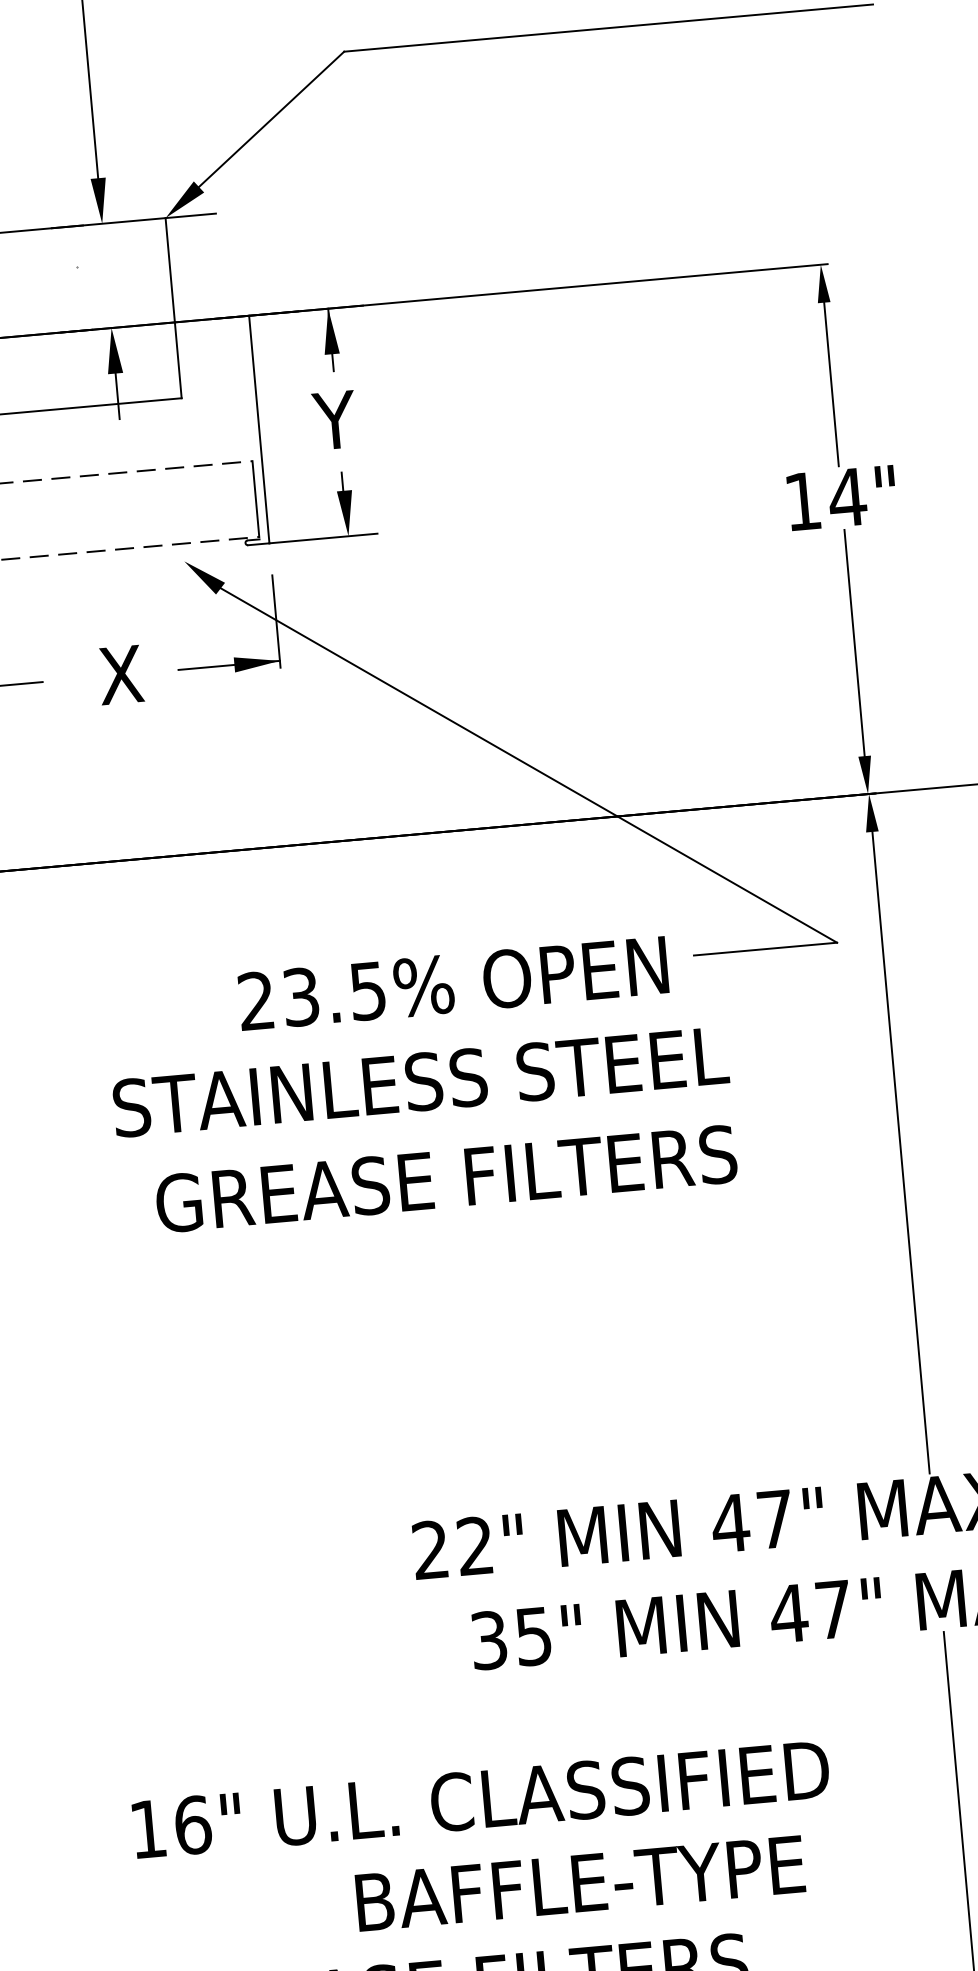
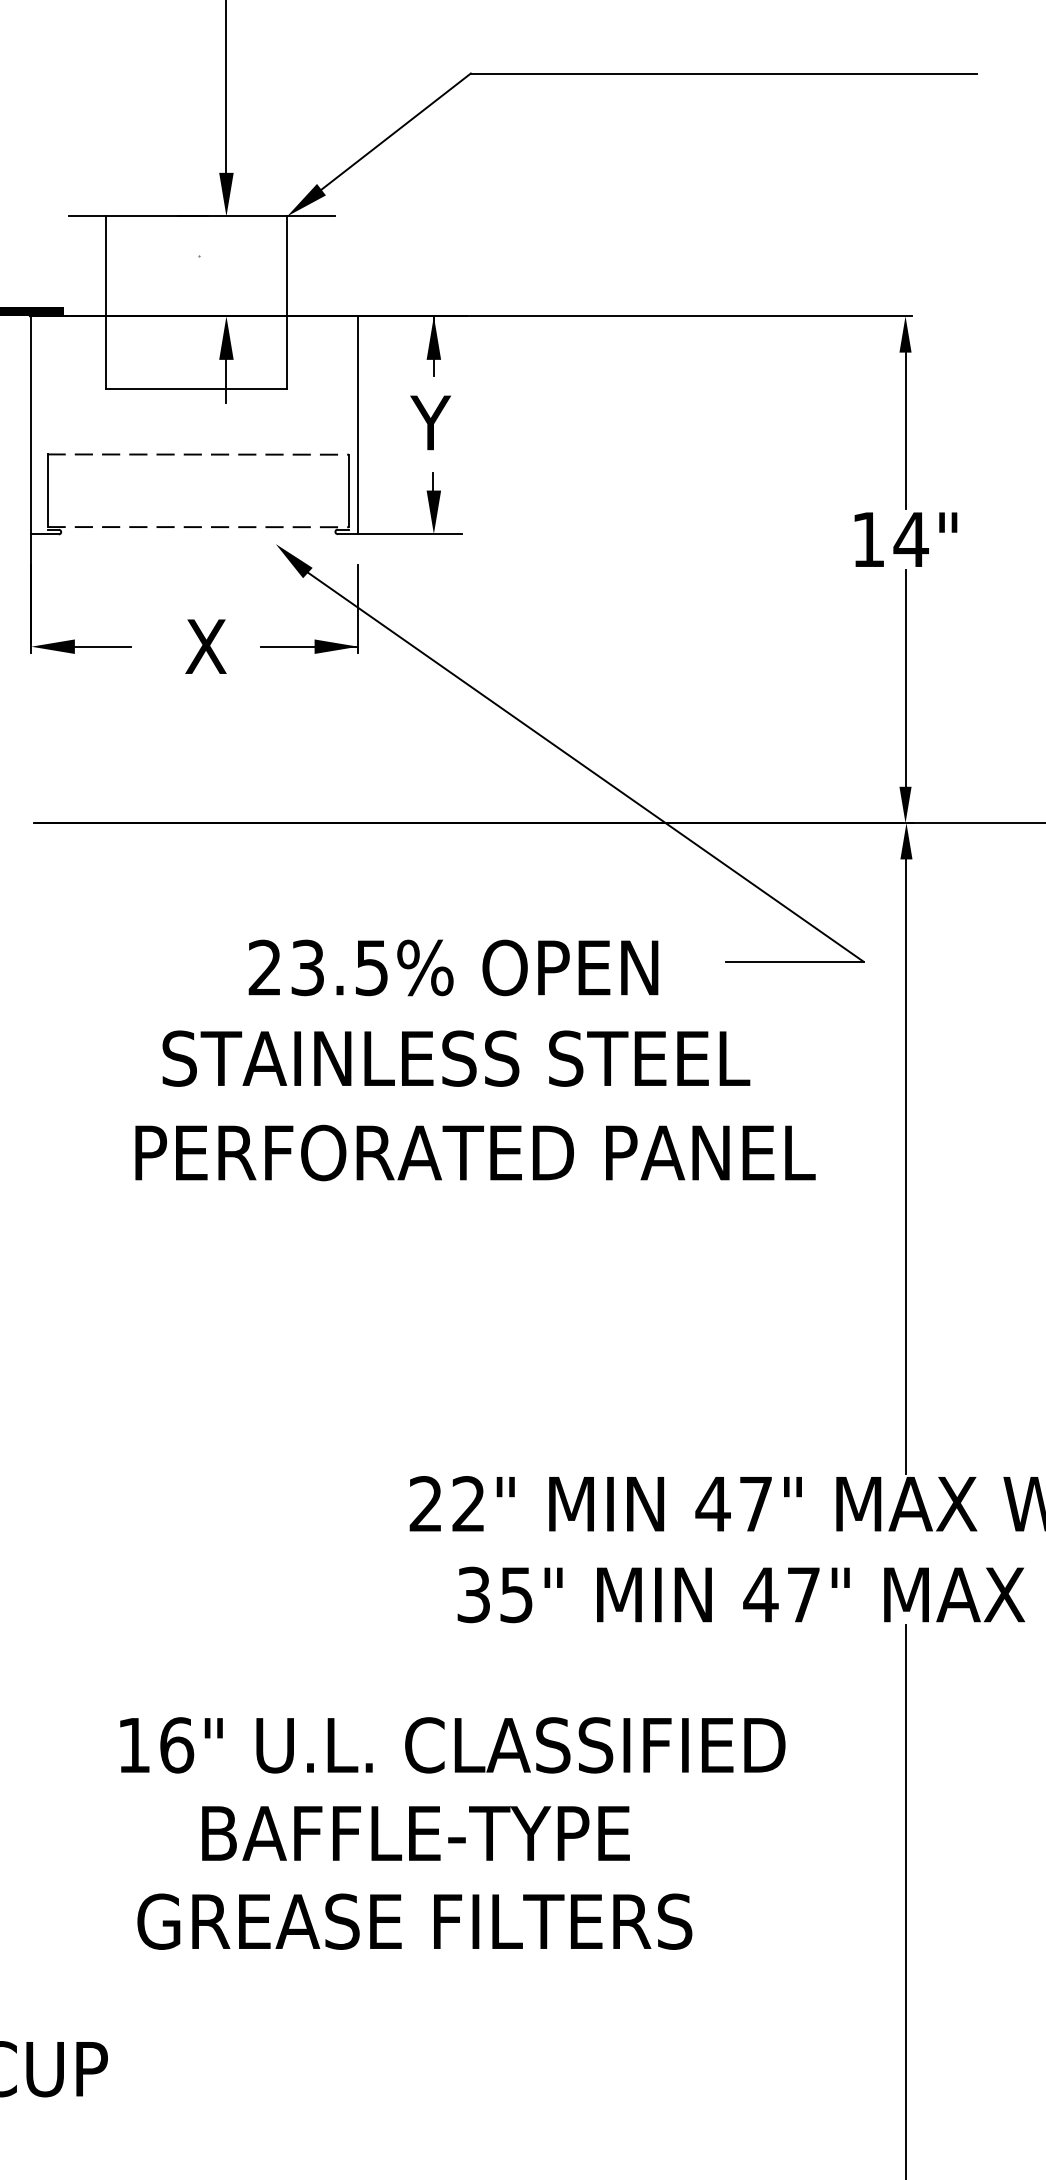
text: (453, 983) -> (453, 967), moved
text: (449, 1178) -> (475, 1152), GREASE FILTERS -> PERFORATED PANEL
text: (579, 1883) -> (415, 1833), moved

